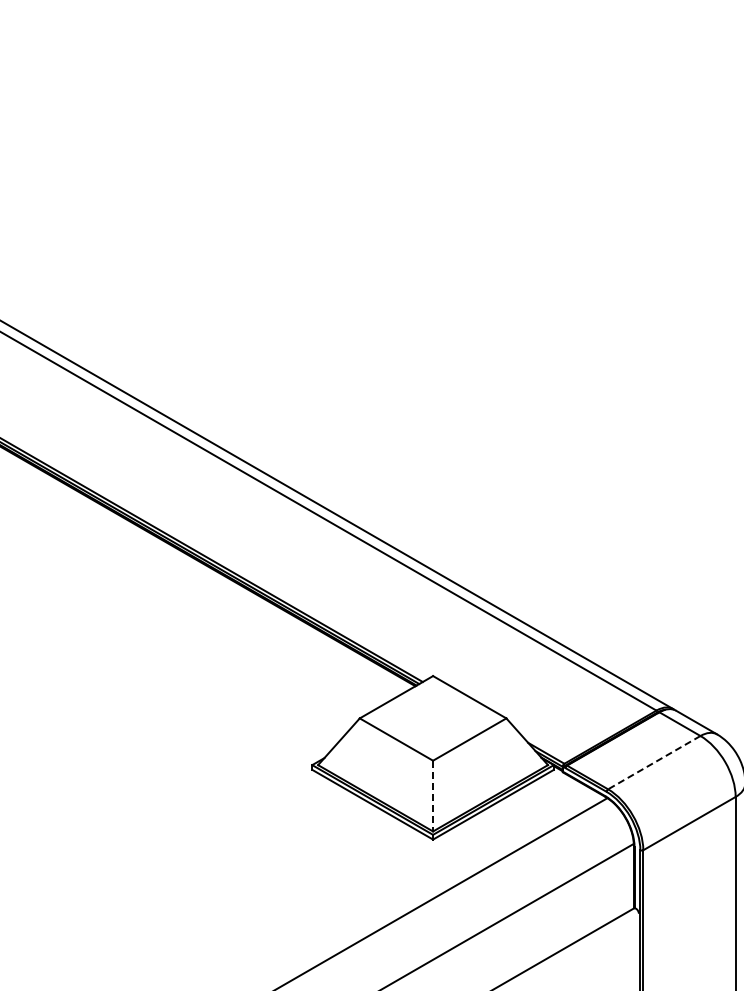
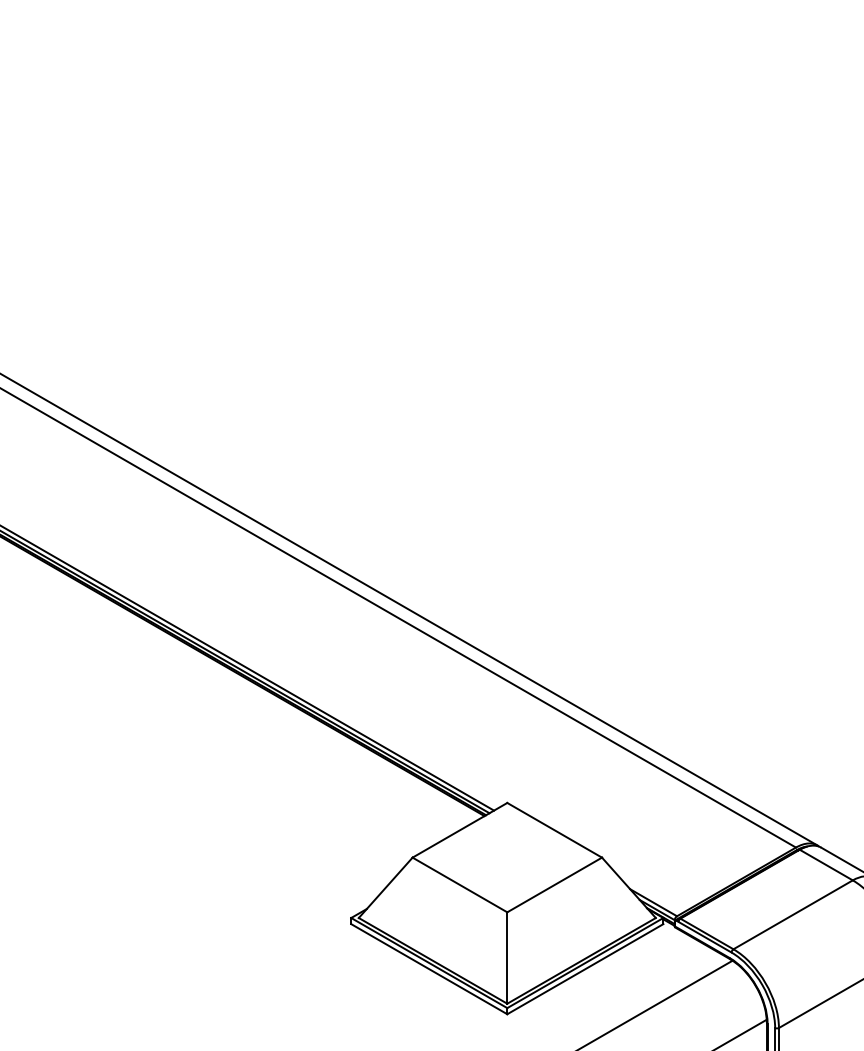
line: (653, 762) -> (792, 914), dashed -> solid
line: (433, 796) -> (507, 958), dashed -> solid

